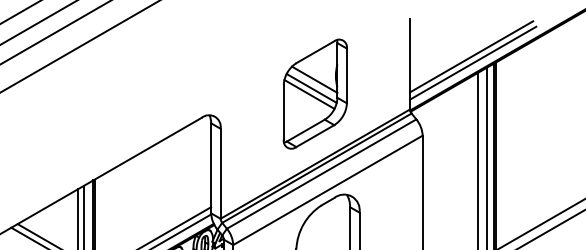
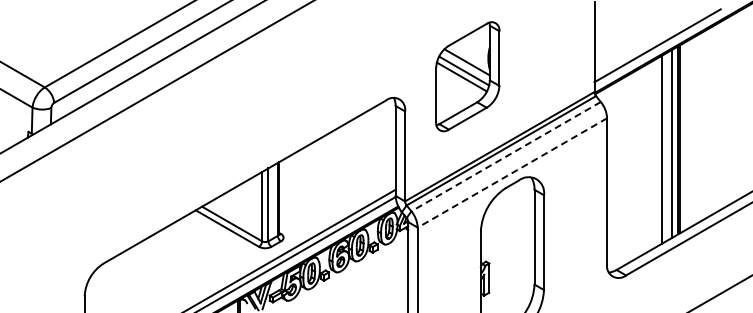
line: (471, 55) -> (655, 38), removed
part: (315, 93) -> (467, 76), moved
line: (321, 173) -> (505, 156), solid -> dashed
line: (327, 190) -> (511, 173), solid -> dashed

